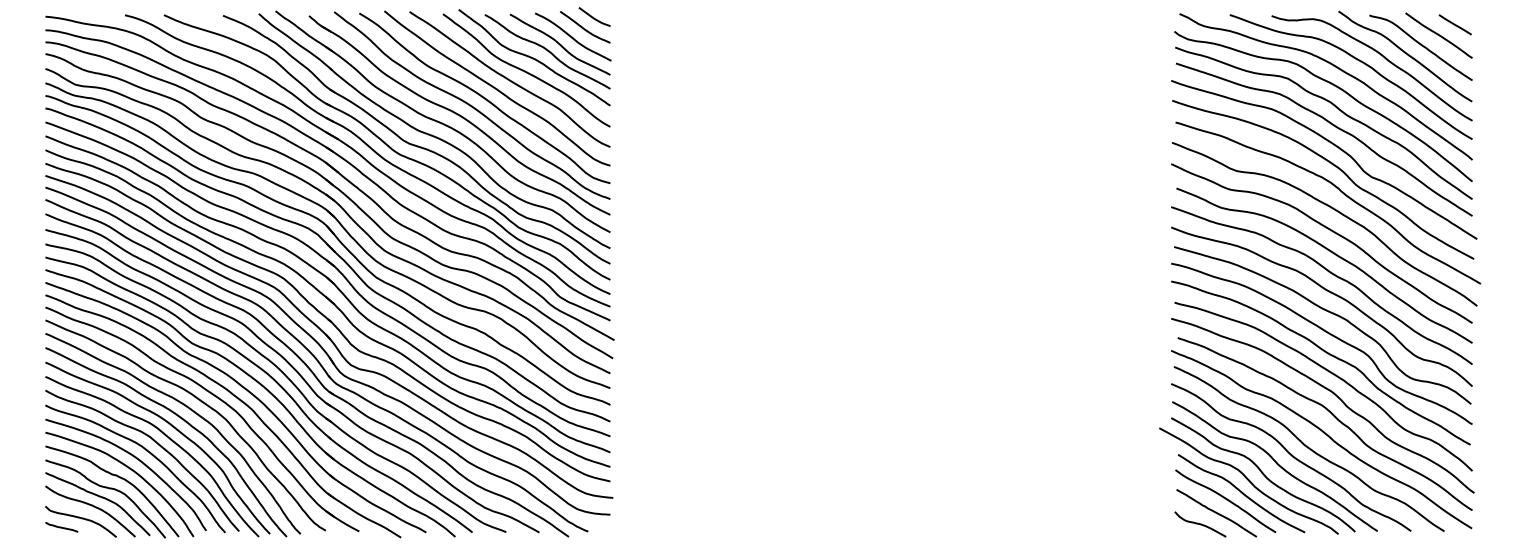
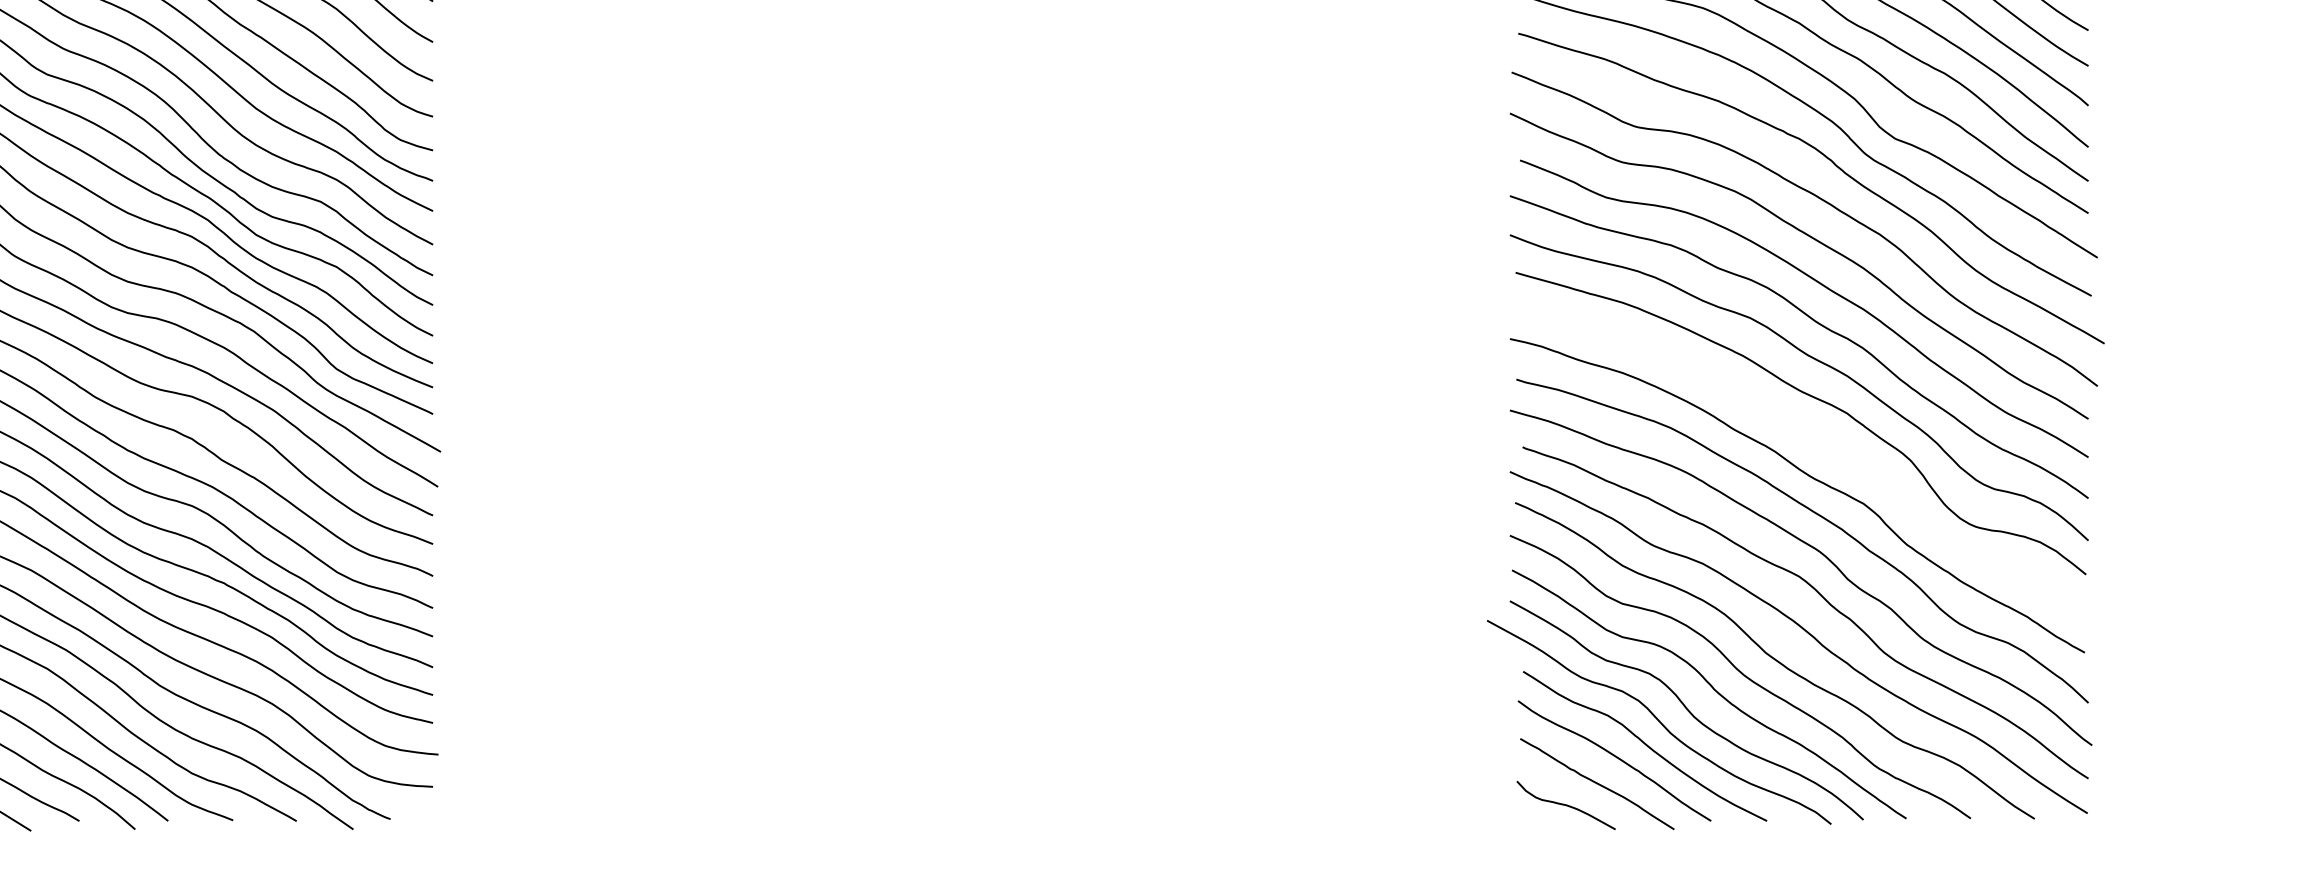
curve: (1328, 334) -> (1811, 440), removed

